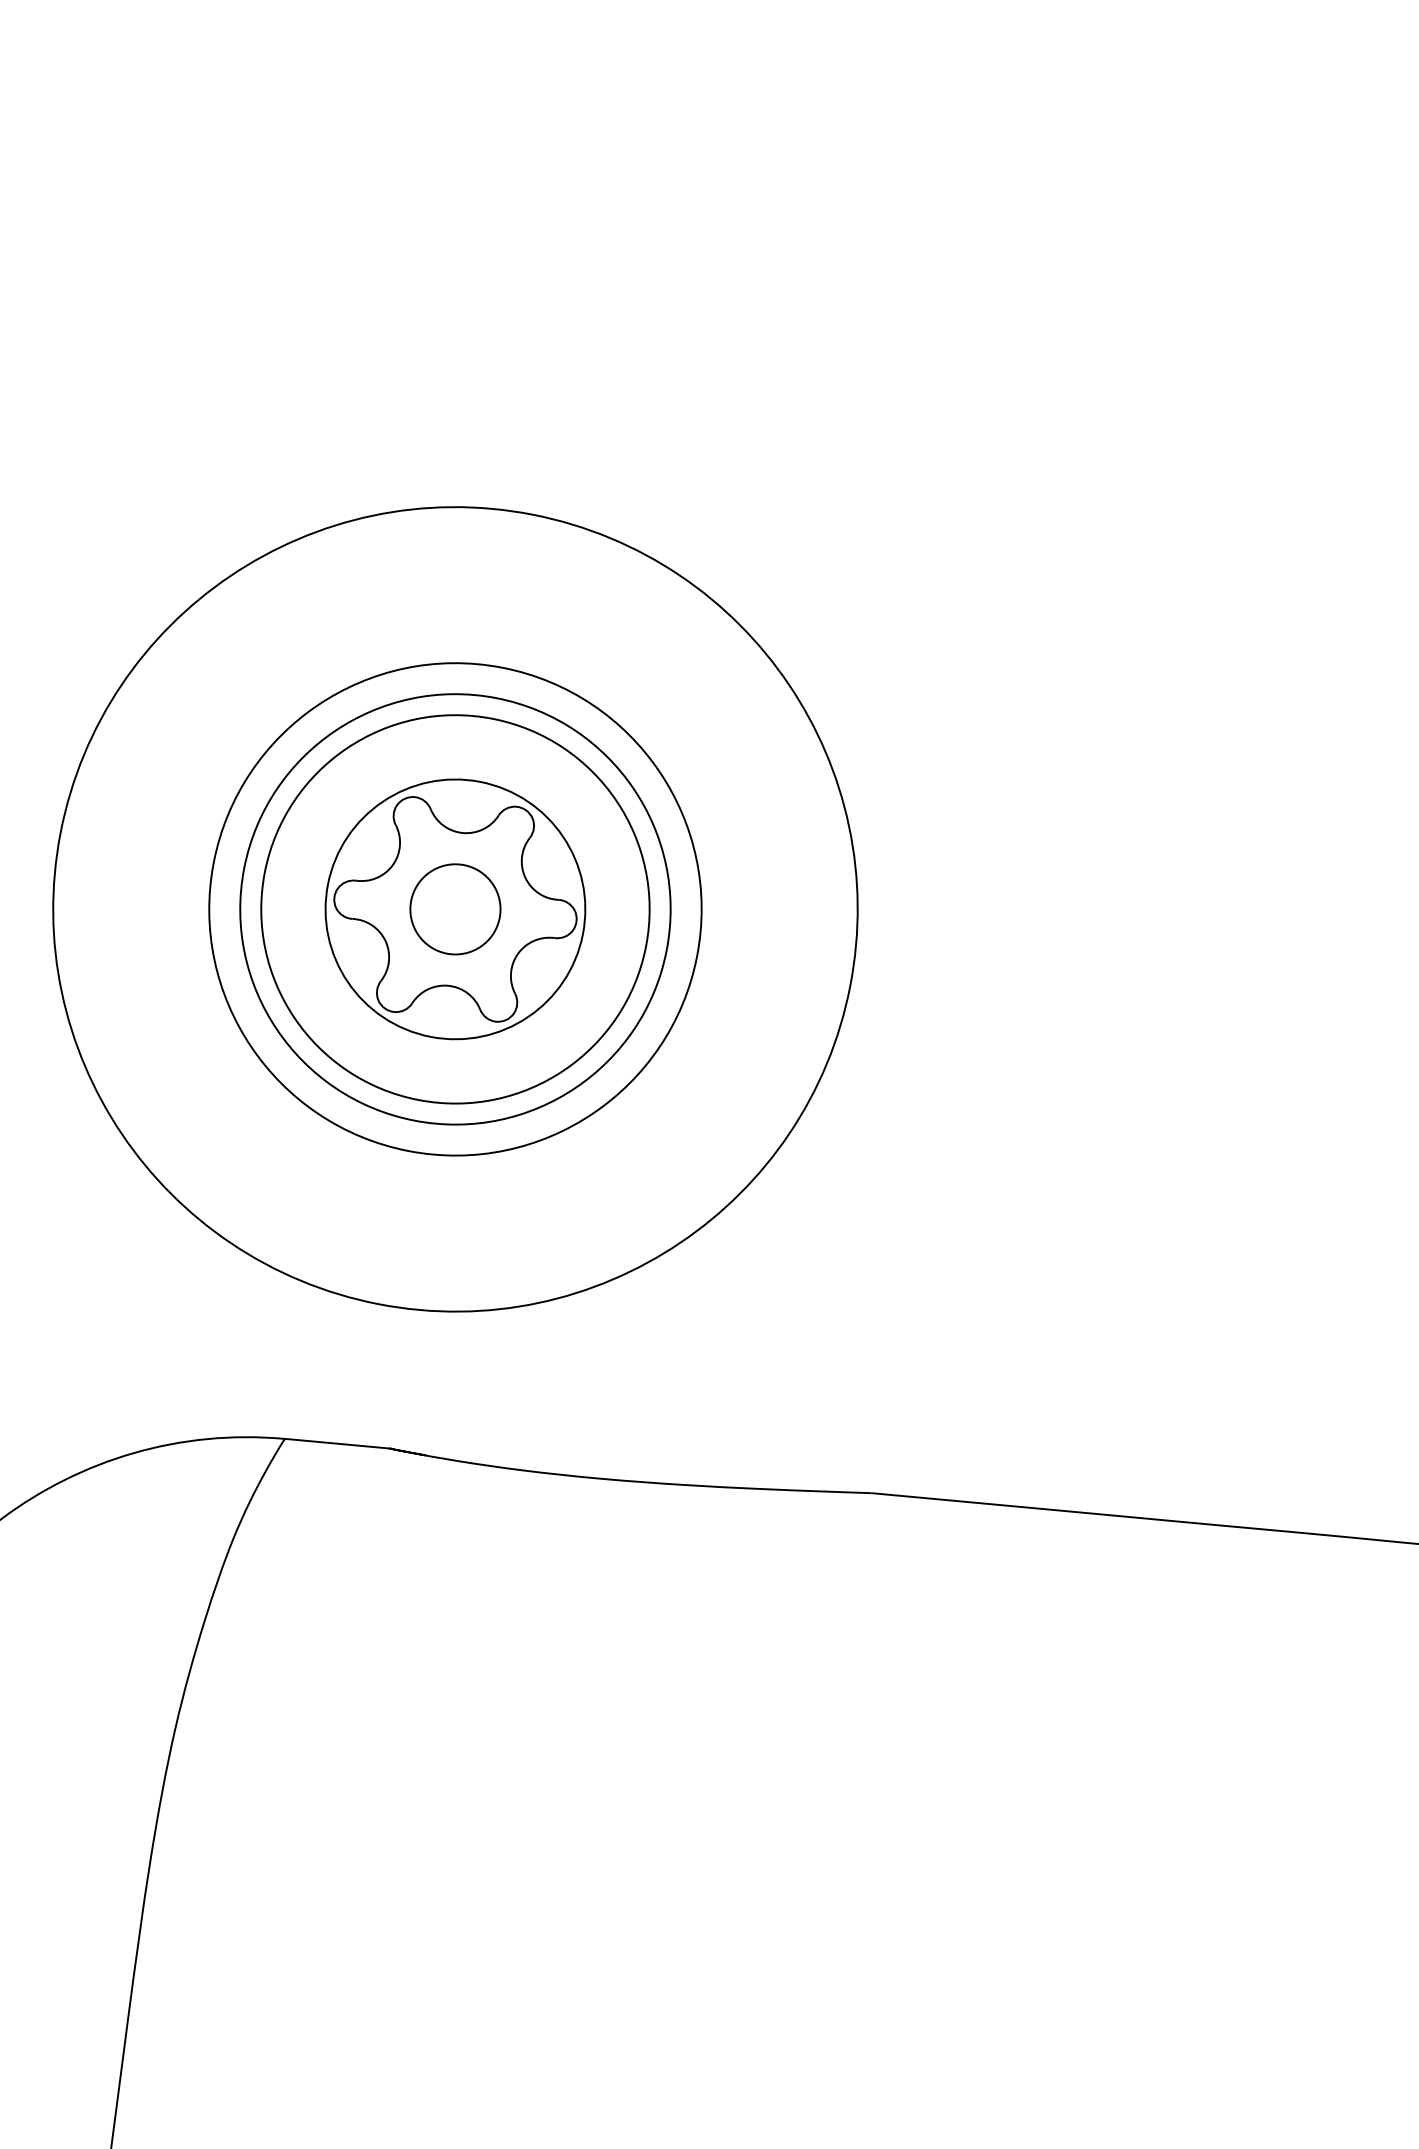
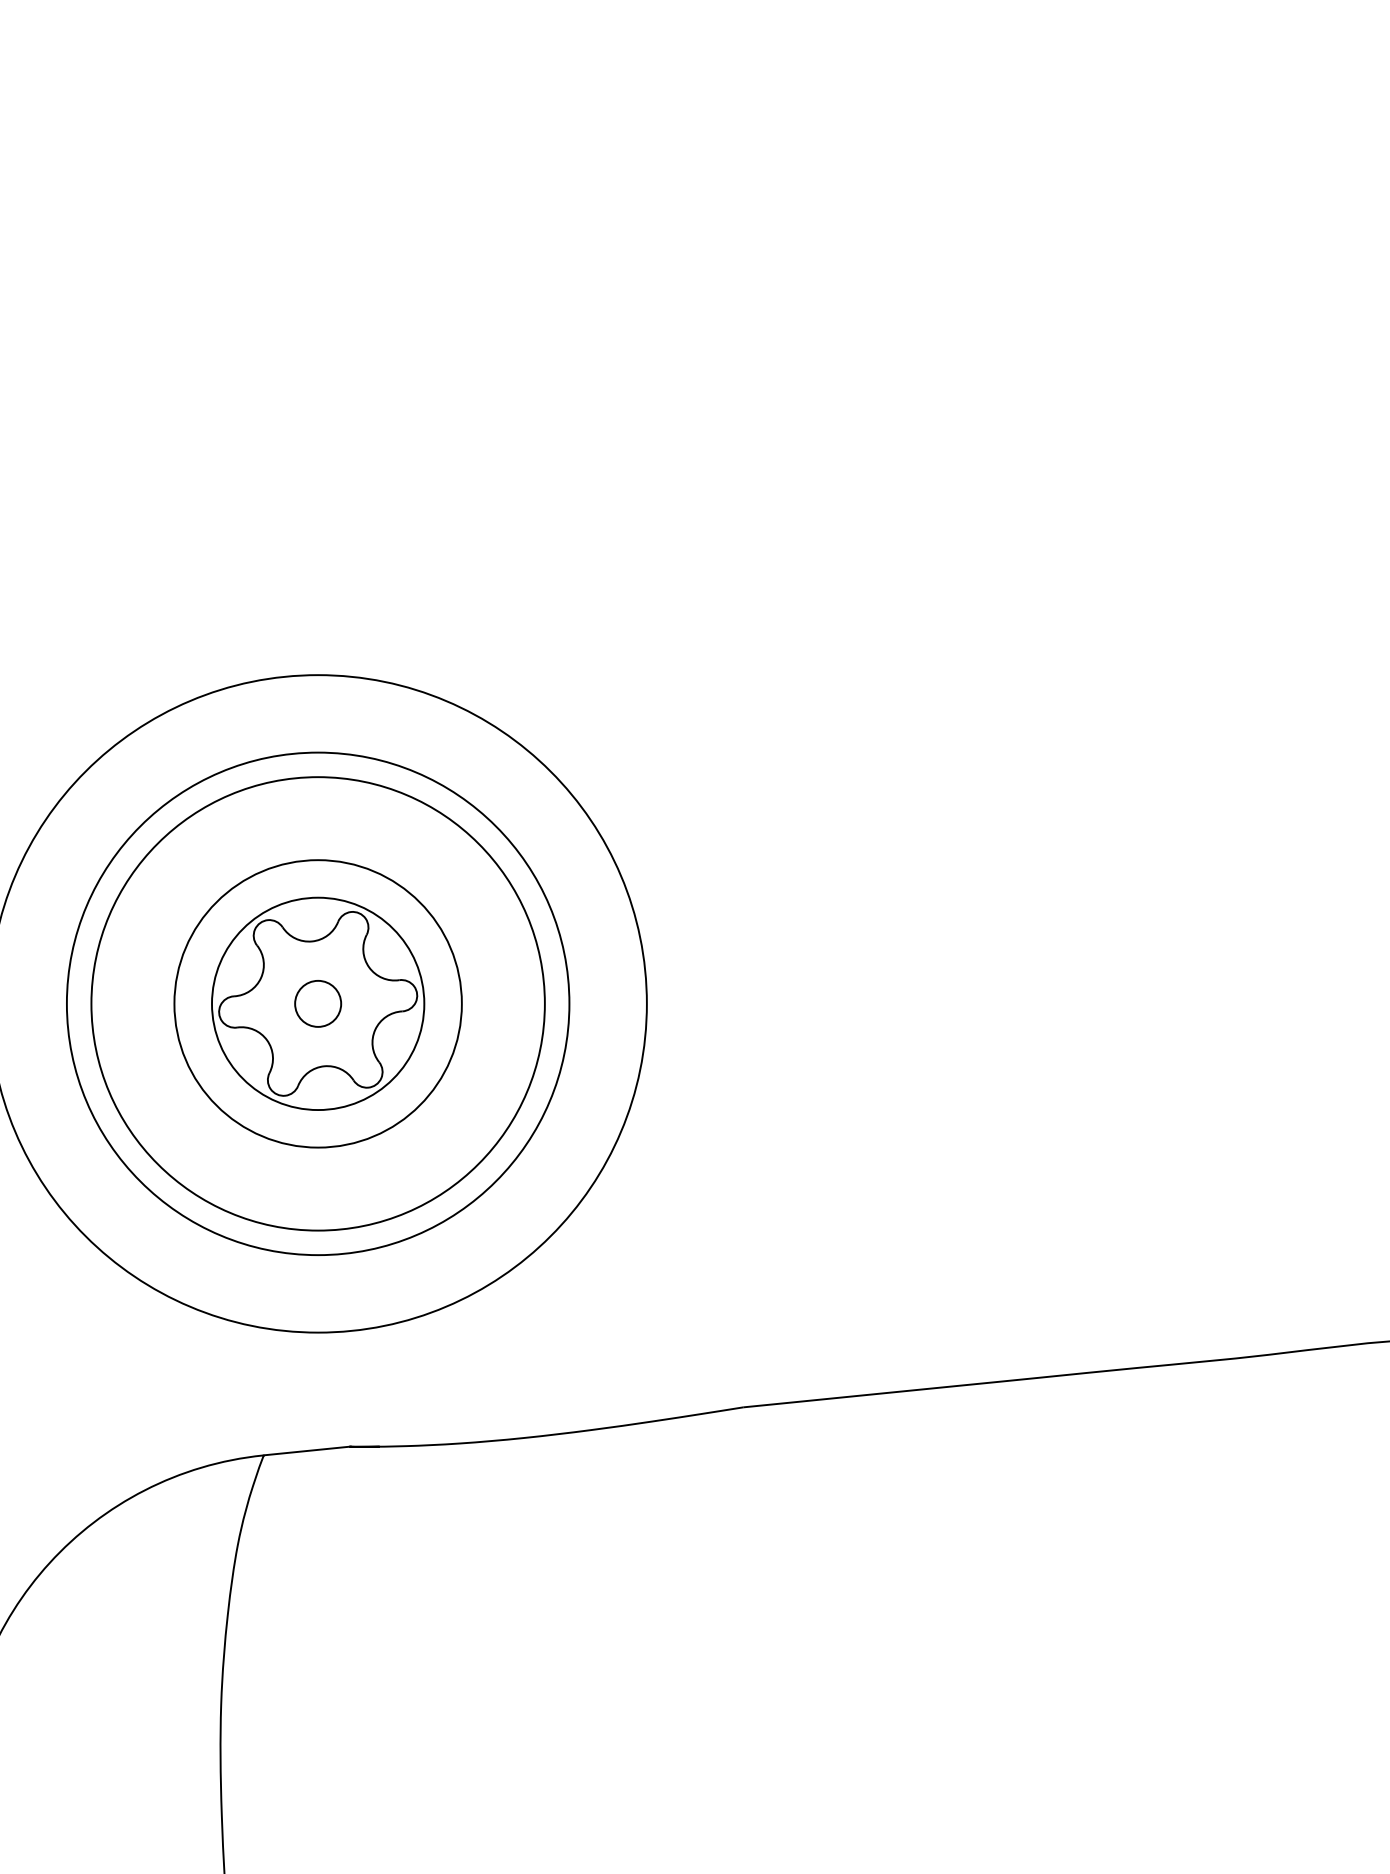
circle: (454, 908) -> (317, 1003), size x0.71
circle: (454, 908) -> (317, 1003), size x1.43
circle: (454, 908) -> (317, 1003), size x1.43
circle: (455, 909) -> (318, 1003), size x0.62

